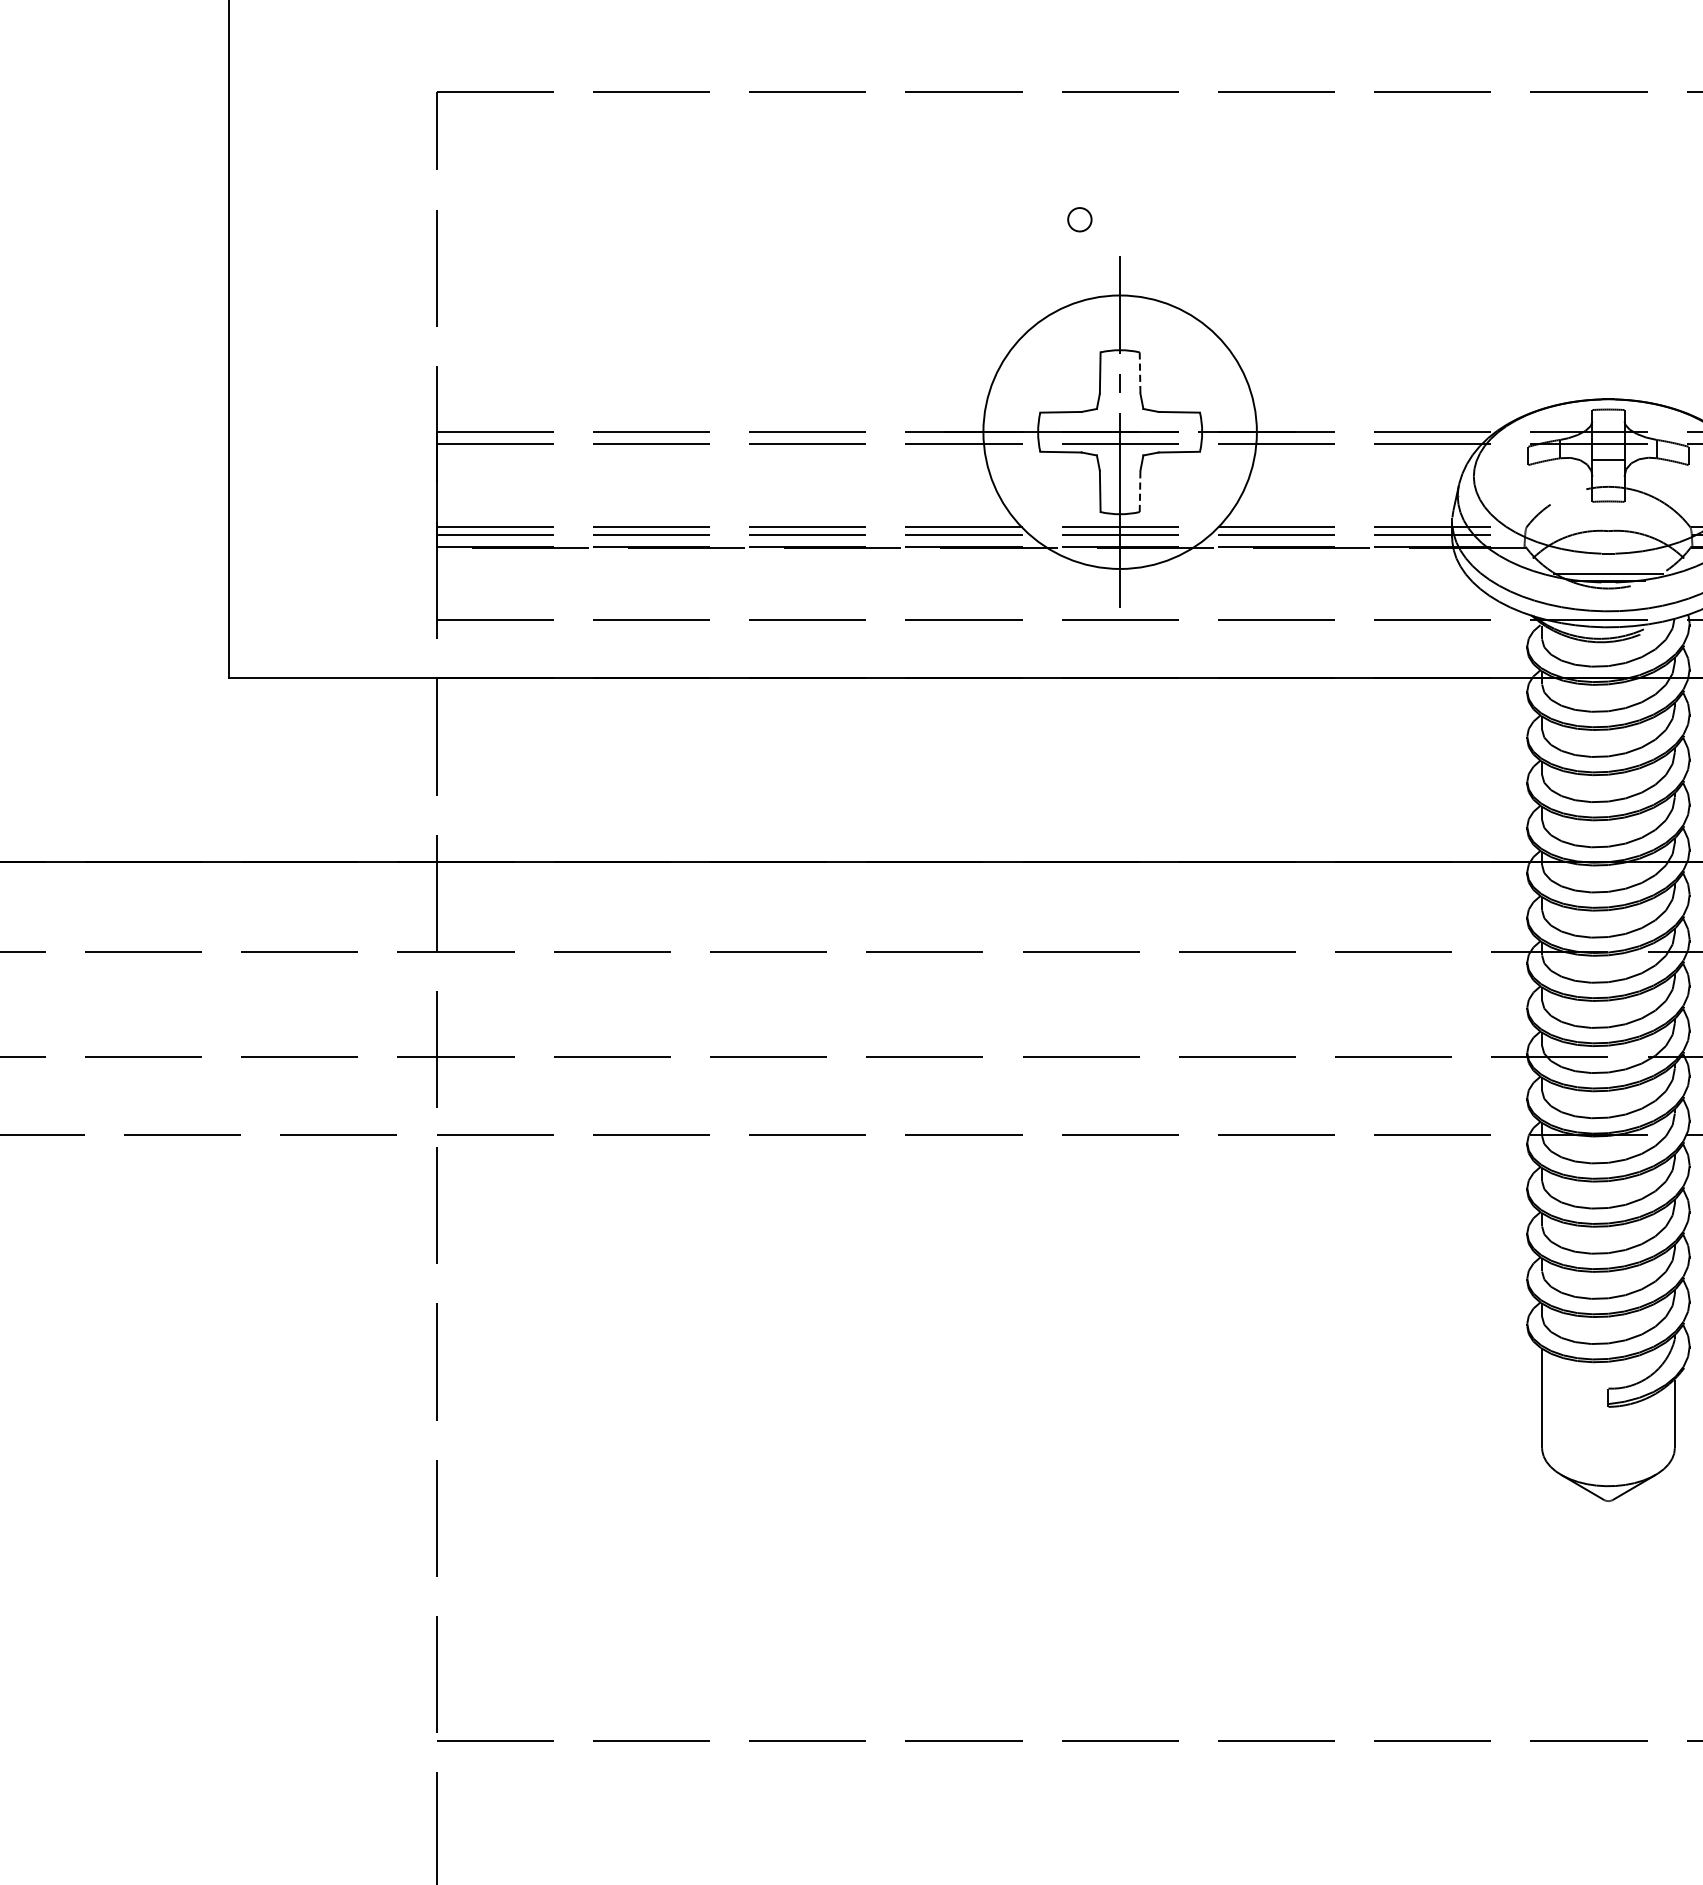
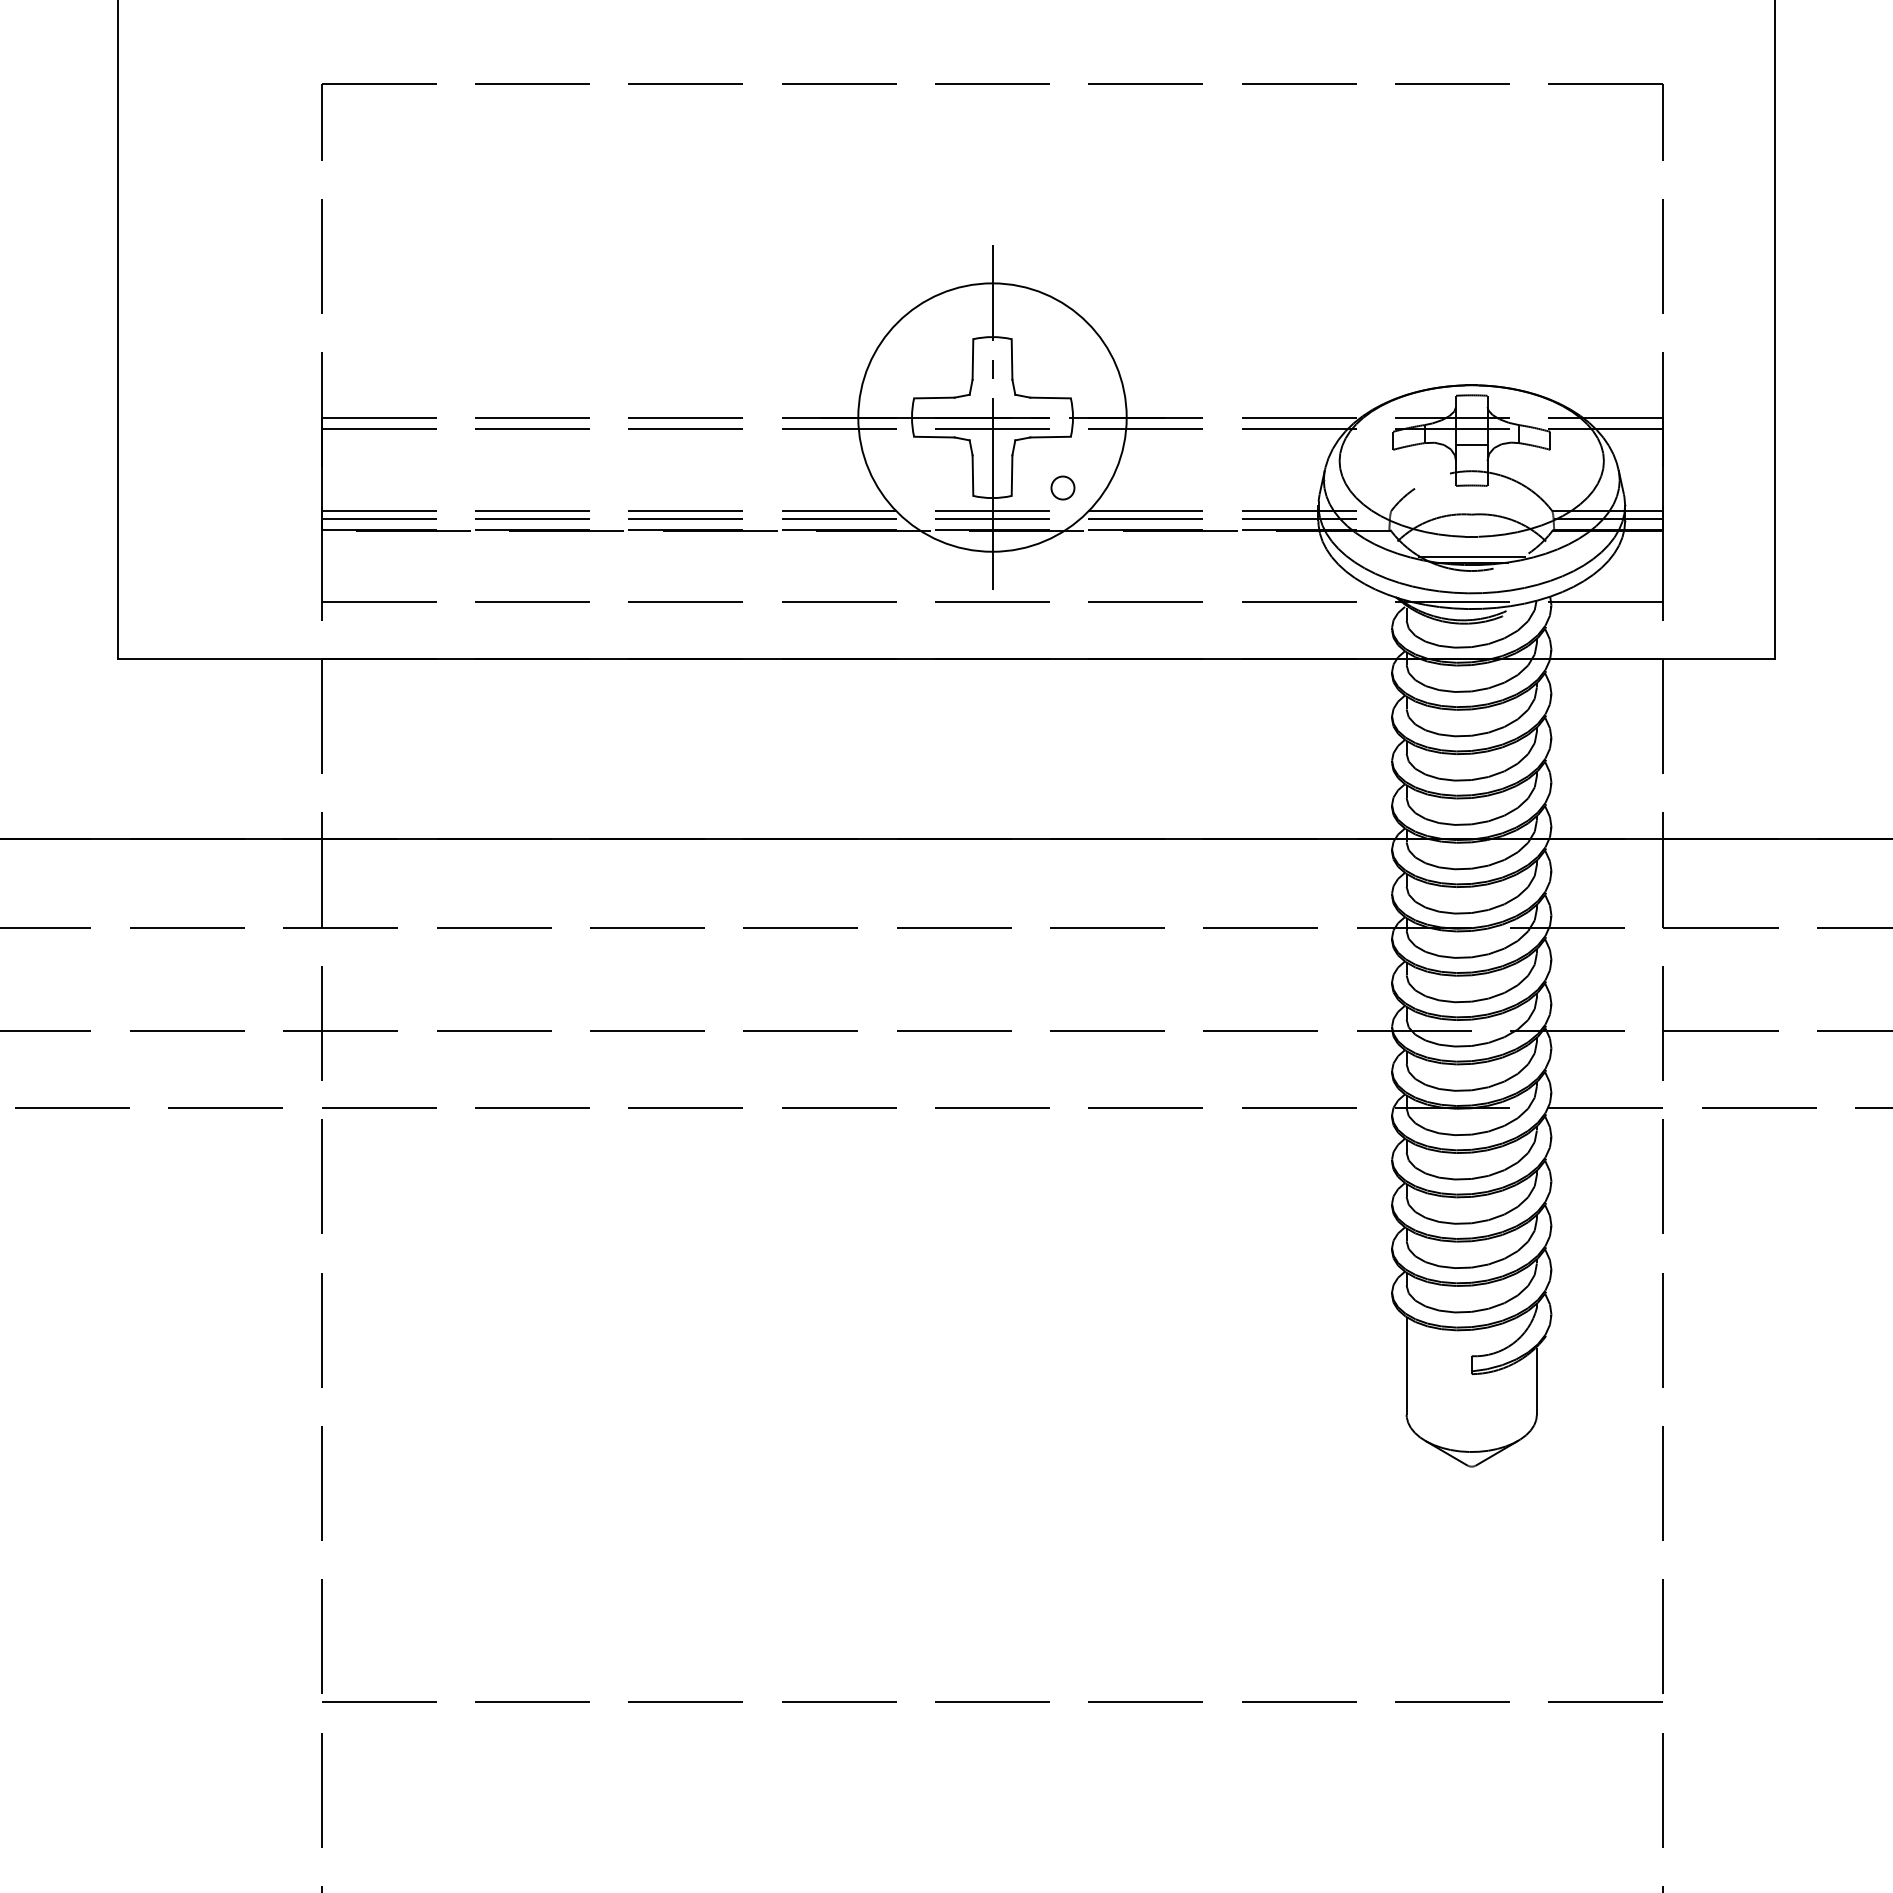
circle: (1079, 219) -> (1062, 487), moved
line: (1140, 373) -> (1012, 359), dashed -> solid
line: (1140, 491) -> (1012, 475), dashed -> solid

